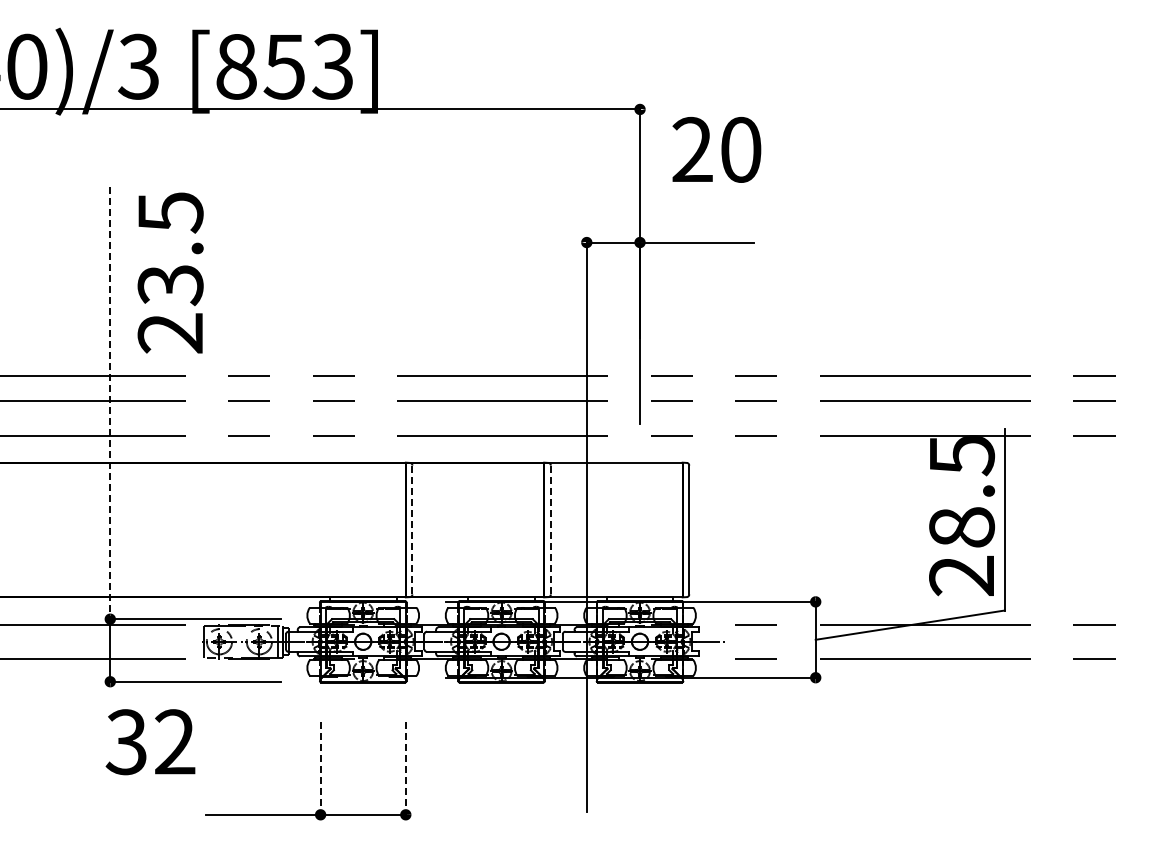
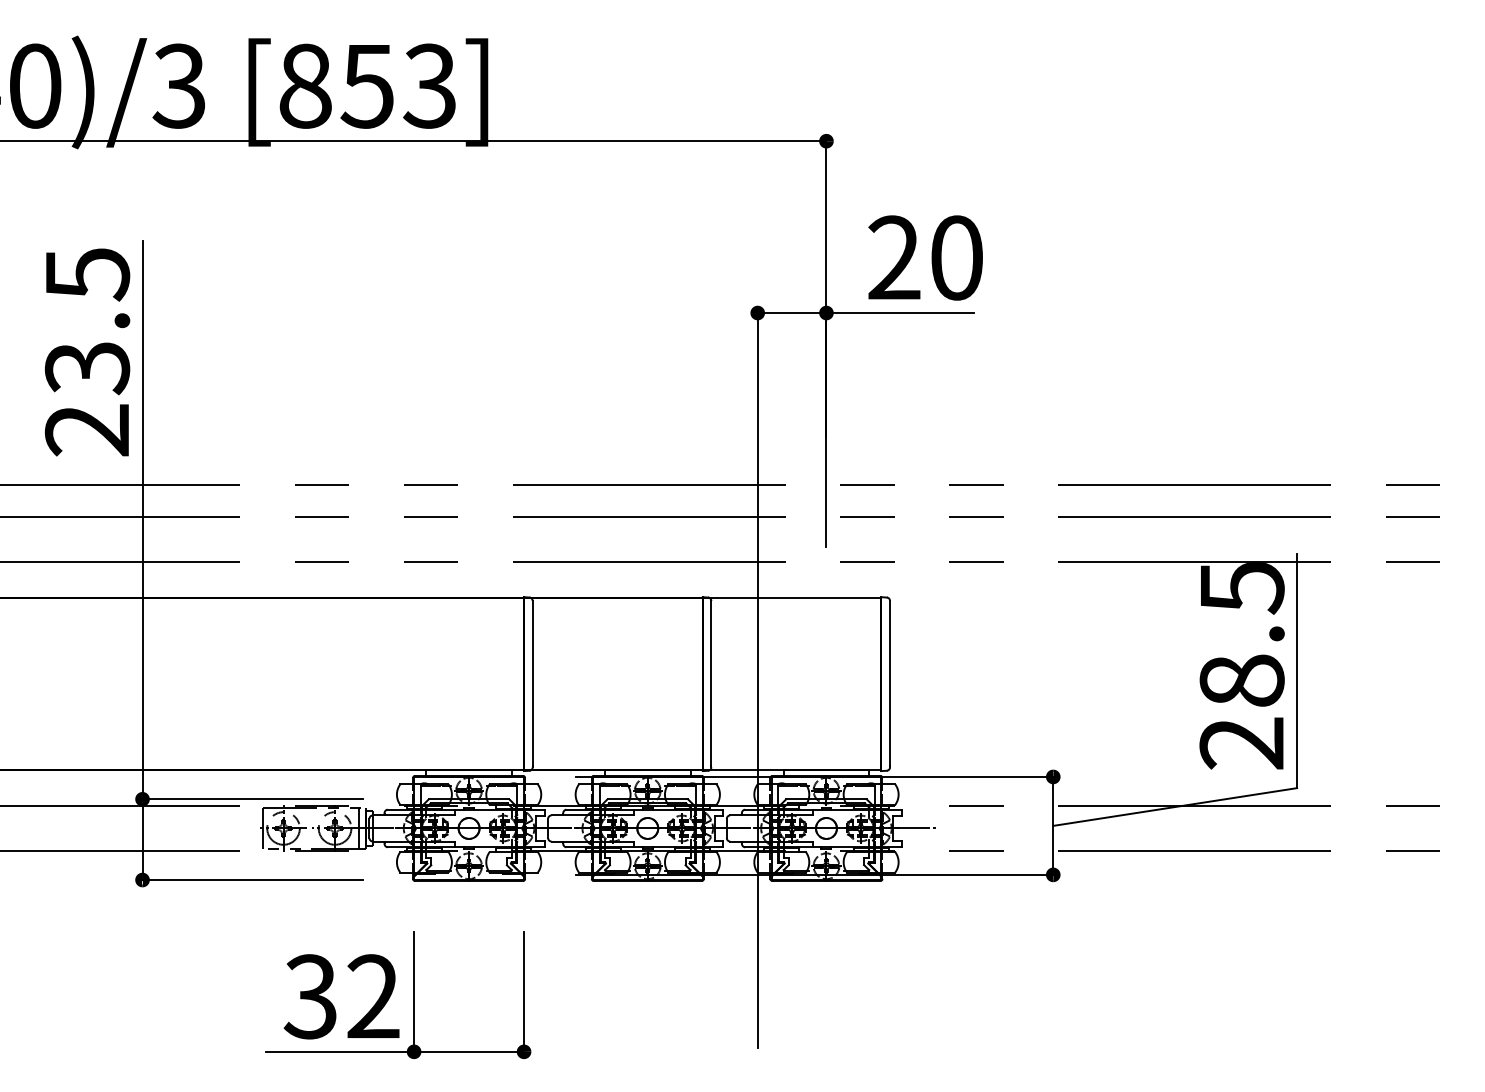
text: (716, 149) -> (925, 257), moved
text: (170, 272) -> (87, 351), moved
line: (110, 403) -> (142, 520), dashed -> solid
line: (412, 530) -> (532, 684), dashed -> solid
line: (550, 530) -> (710, 684), dashed -> solid
text: (150, 742) -> (341, 997), moved
line: (320, 769) -> (413, 993), dashed -> solid
line: (405, 769) -> (523, 993), dashed -> solid

